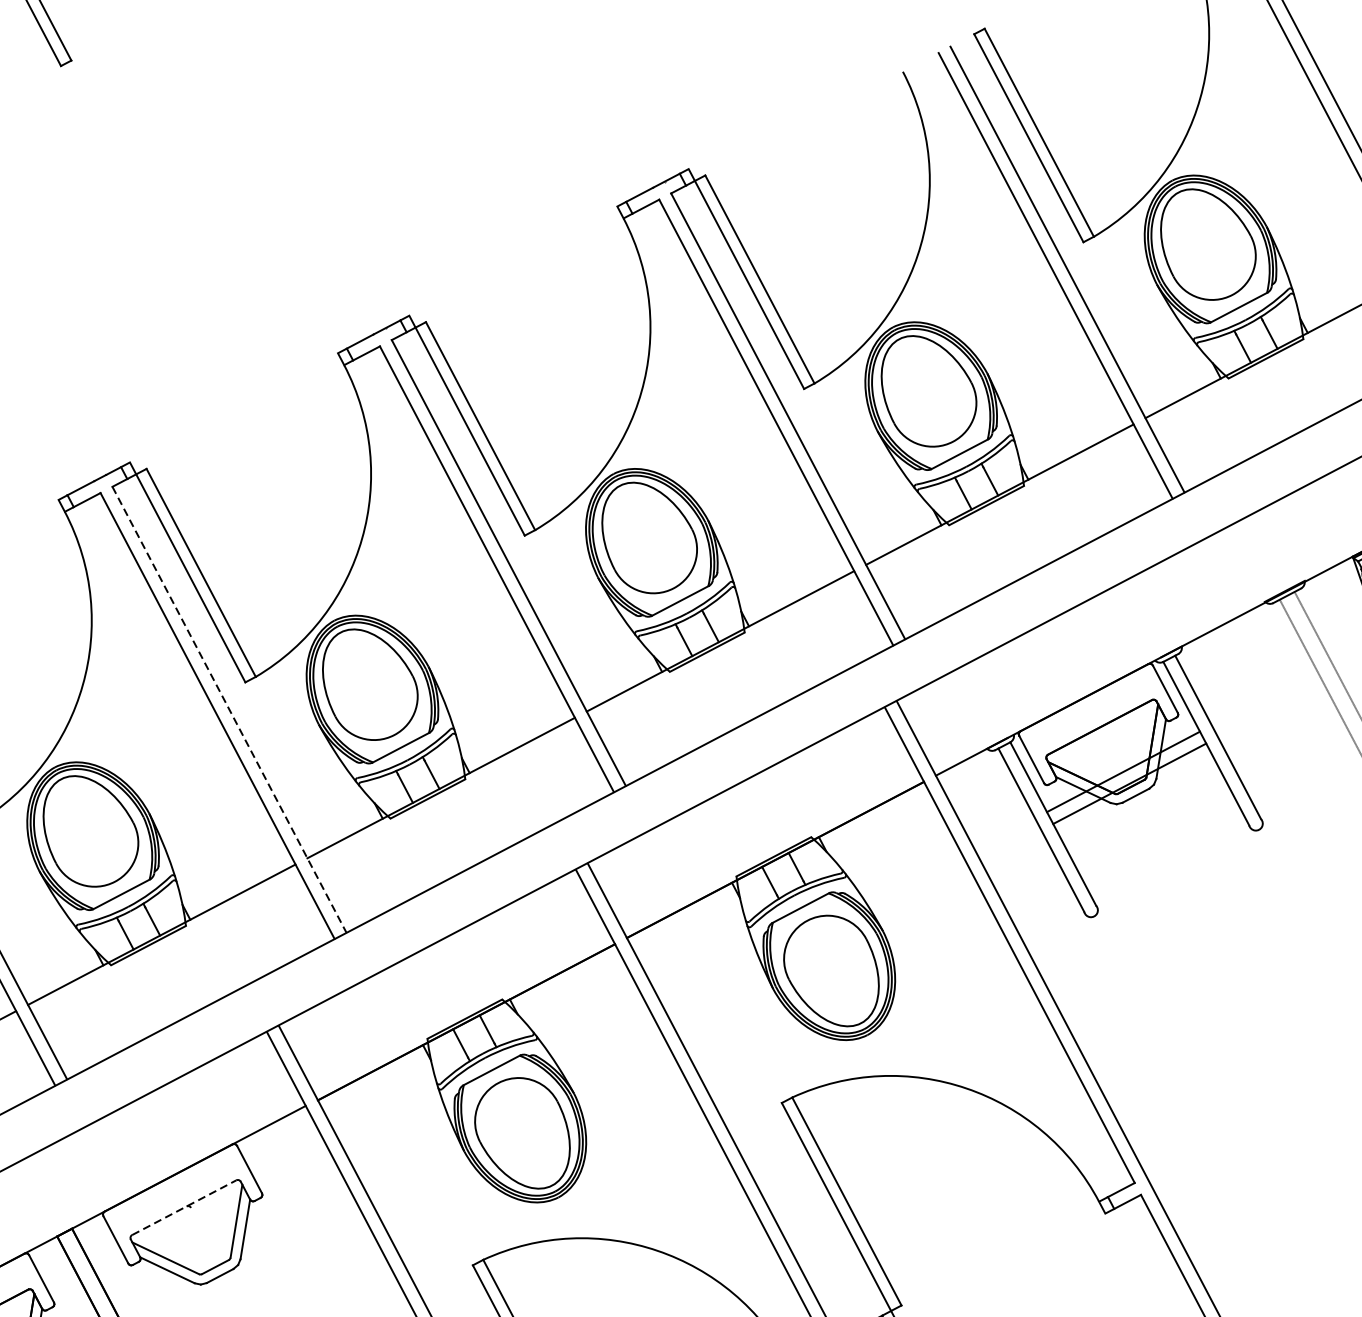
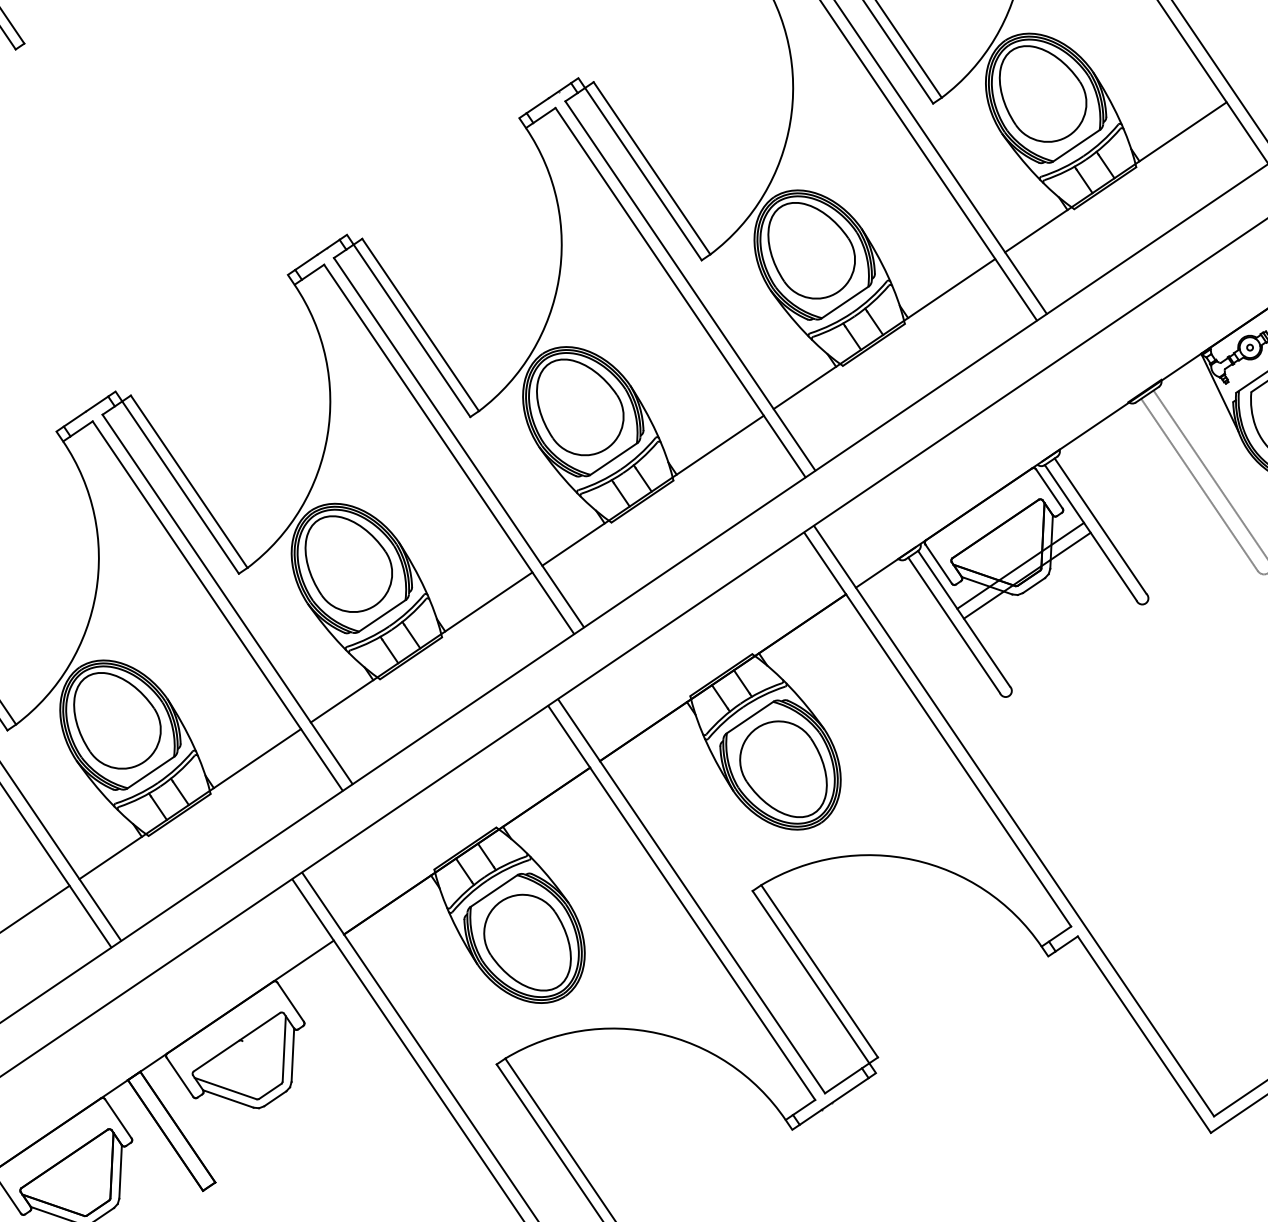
line: (229, 709) -> (227, 599), dashed -> solid
line: (184, 1206) -> (237, 1041), dashed -> solid

